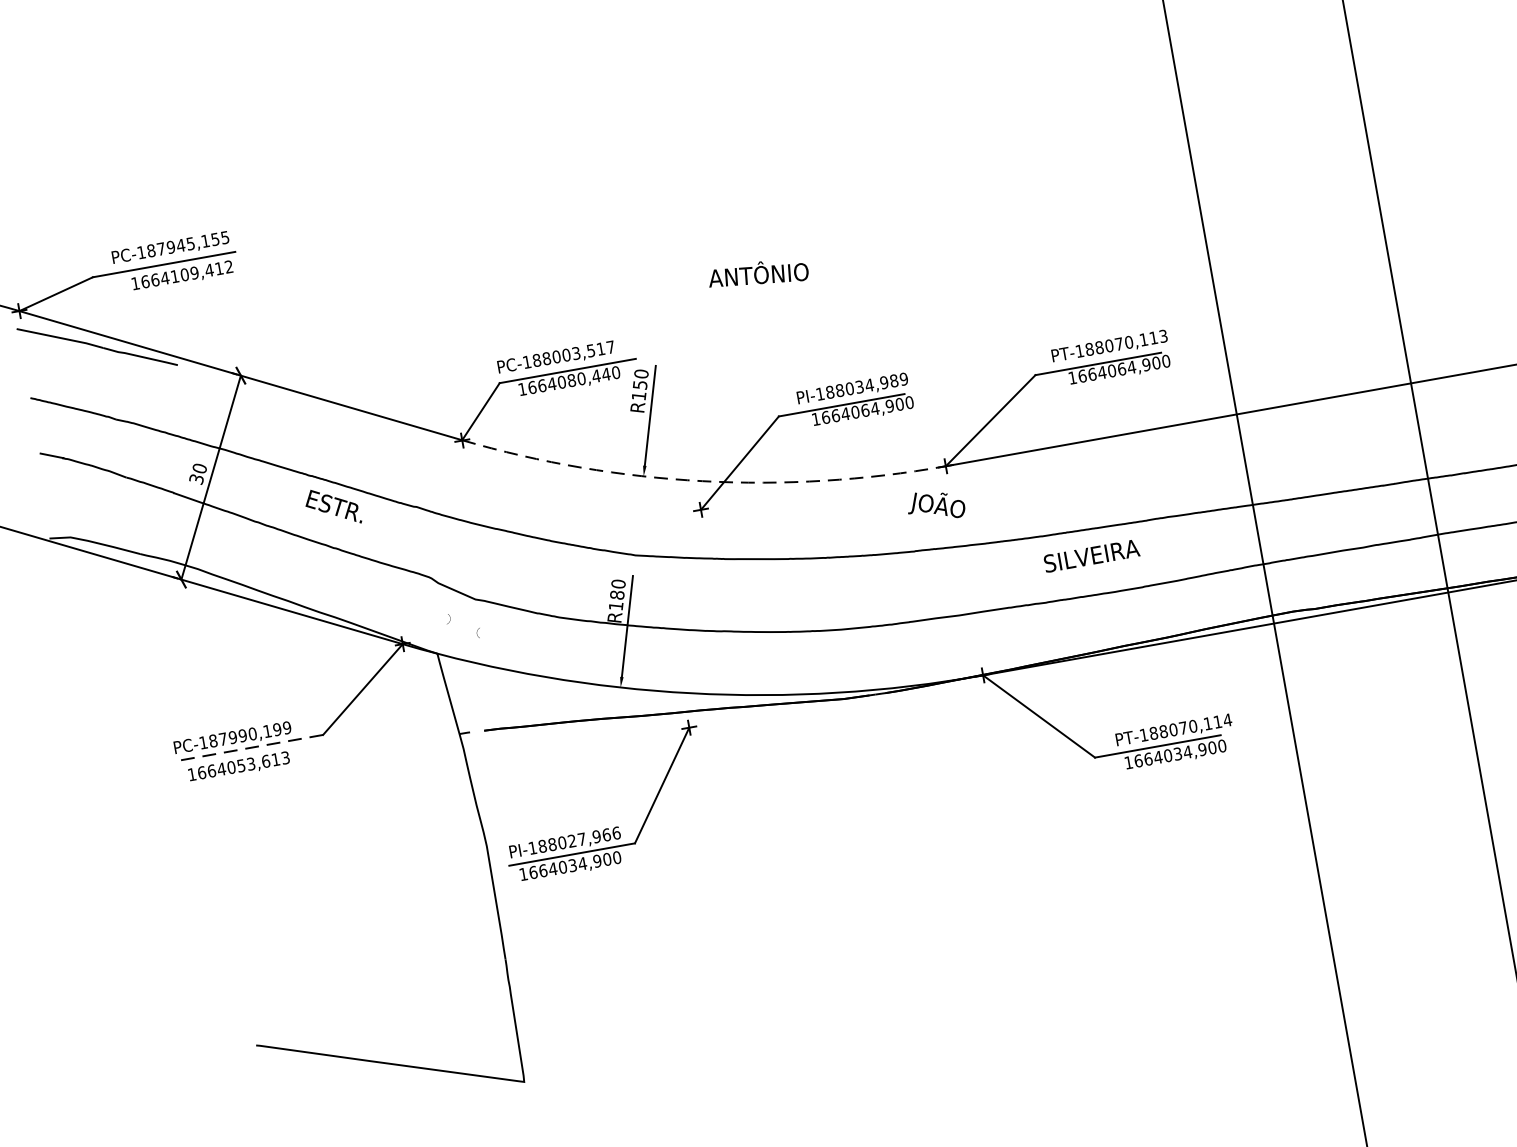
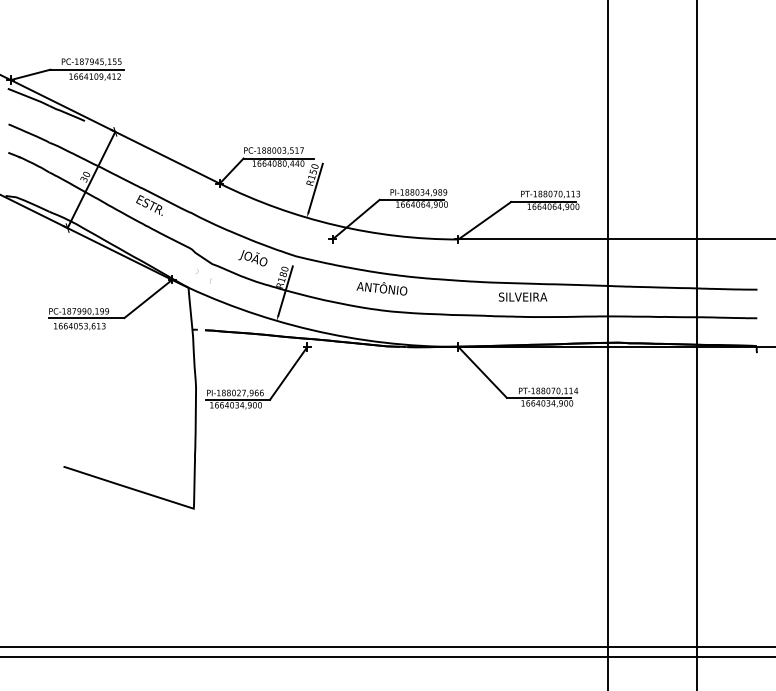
text: (757, 274) -> (381, 288), moved
arc: (701, 481) -> (335, 225), dashed -> solid
text: (935, 506) -> (252, 258), moved
line: (249, 748) -> (86, 318), dashed -> solid

